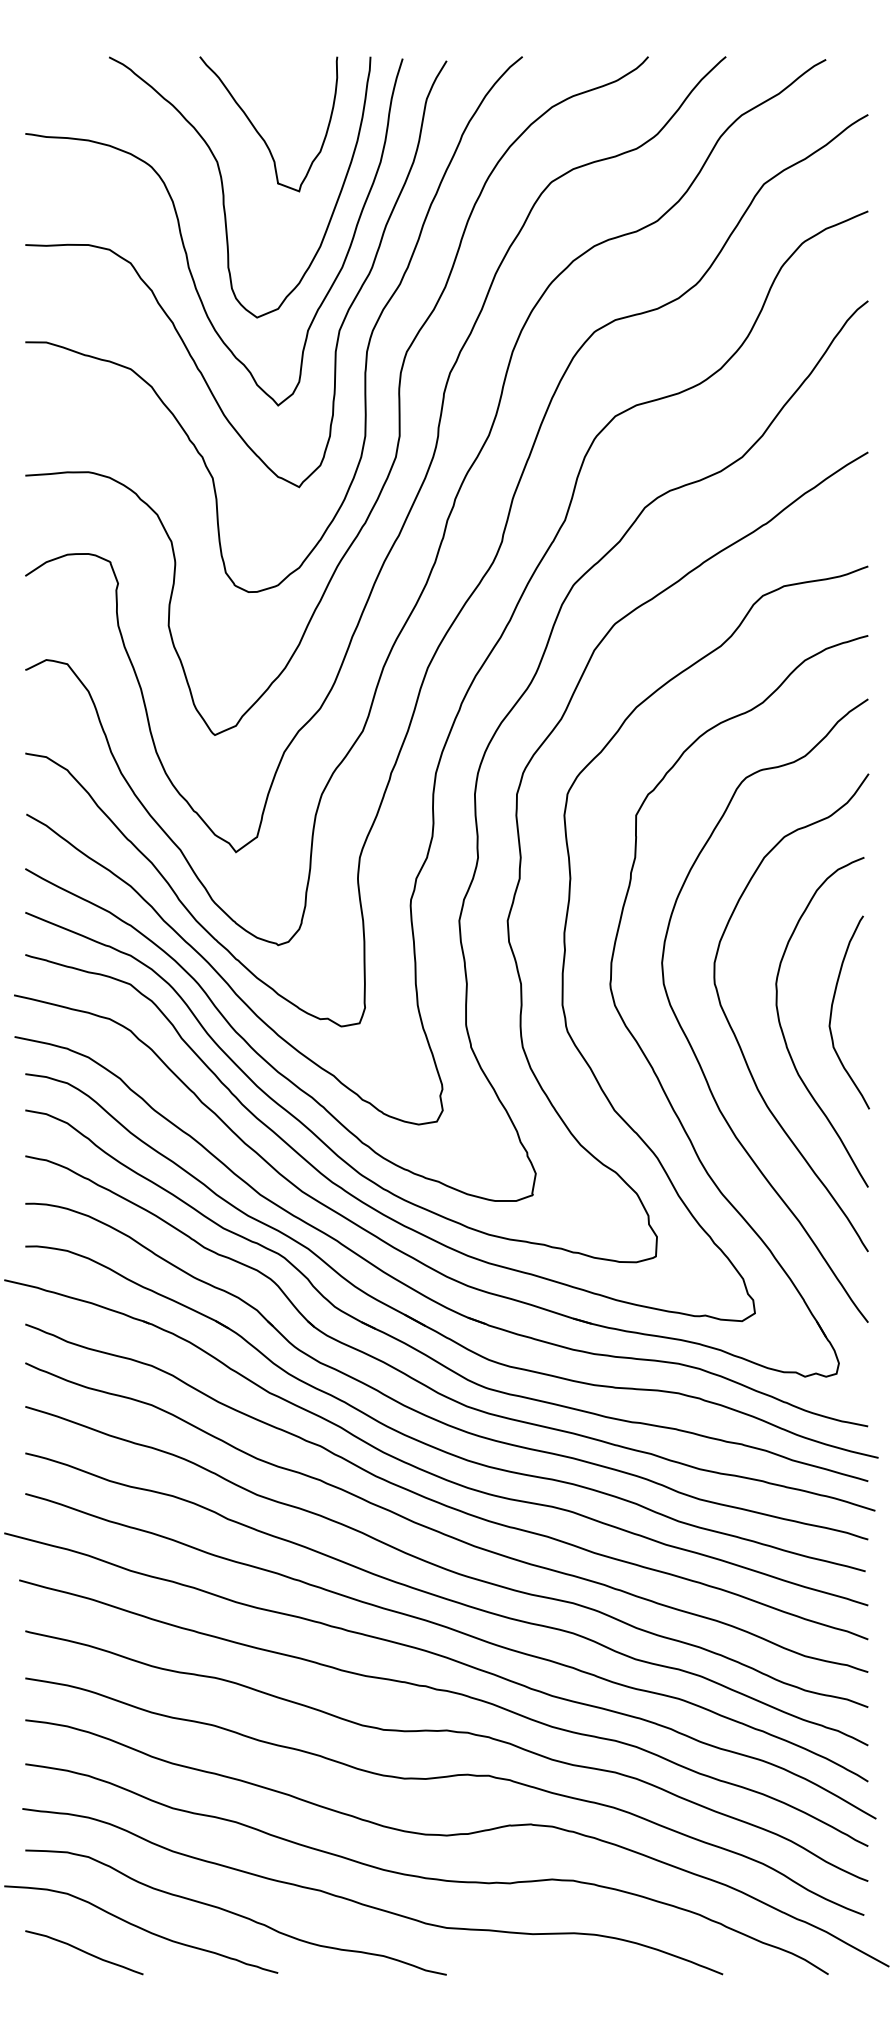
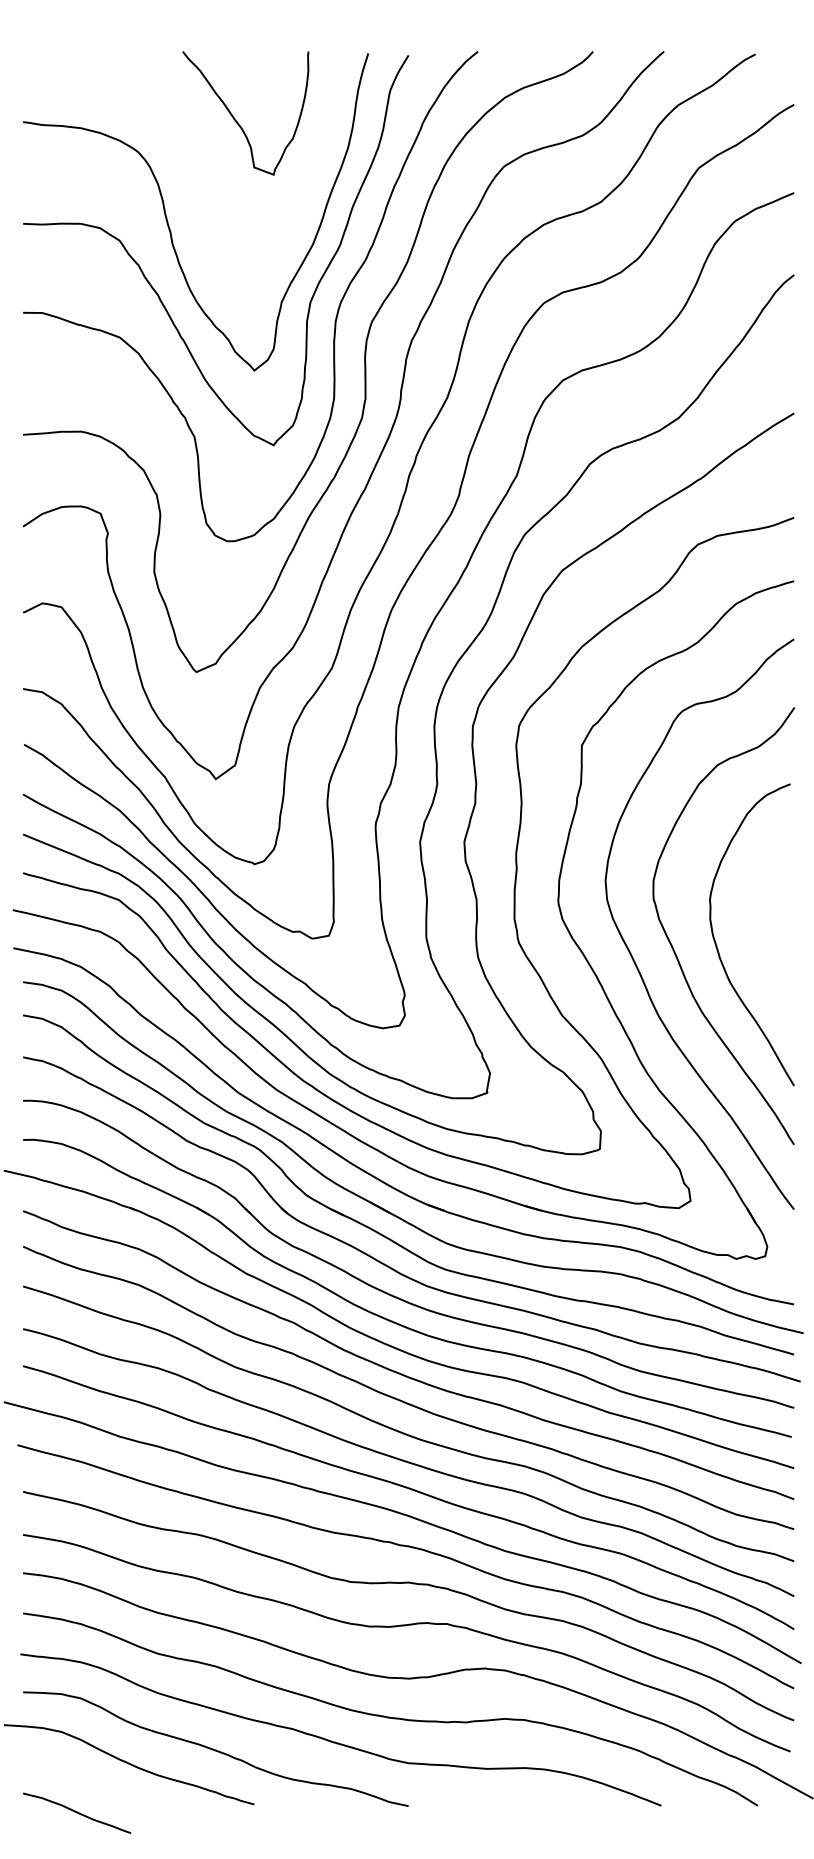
curve: (223, 187) -> (204, 171), removed
curve: (832, 1012) -> (761, 925), removed
curve: (84, 1952) -> (77, 1813), moved

